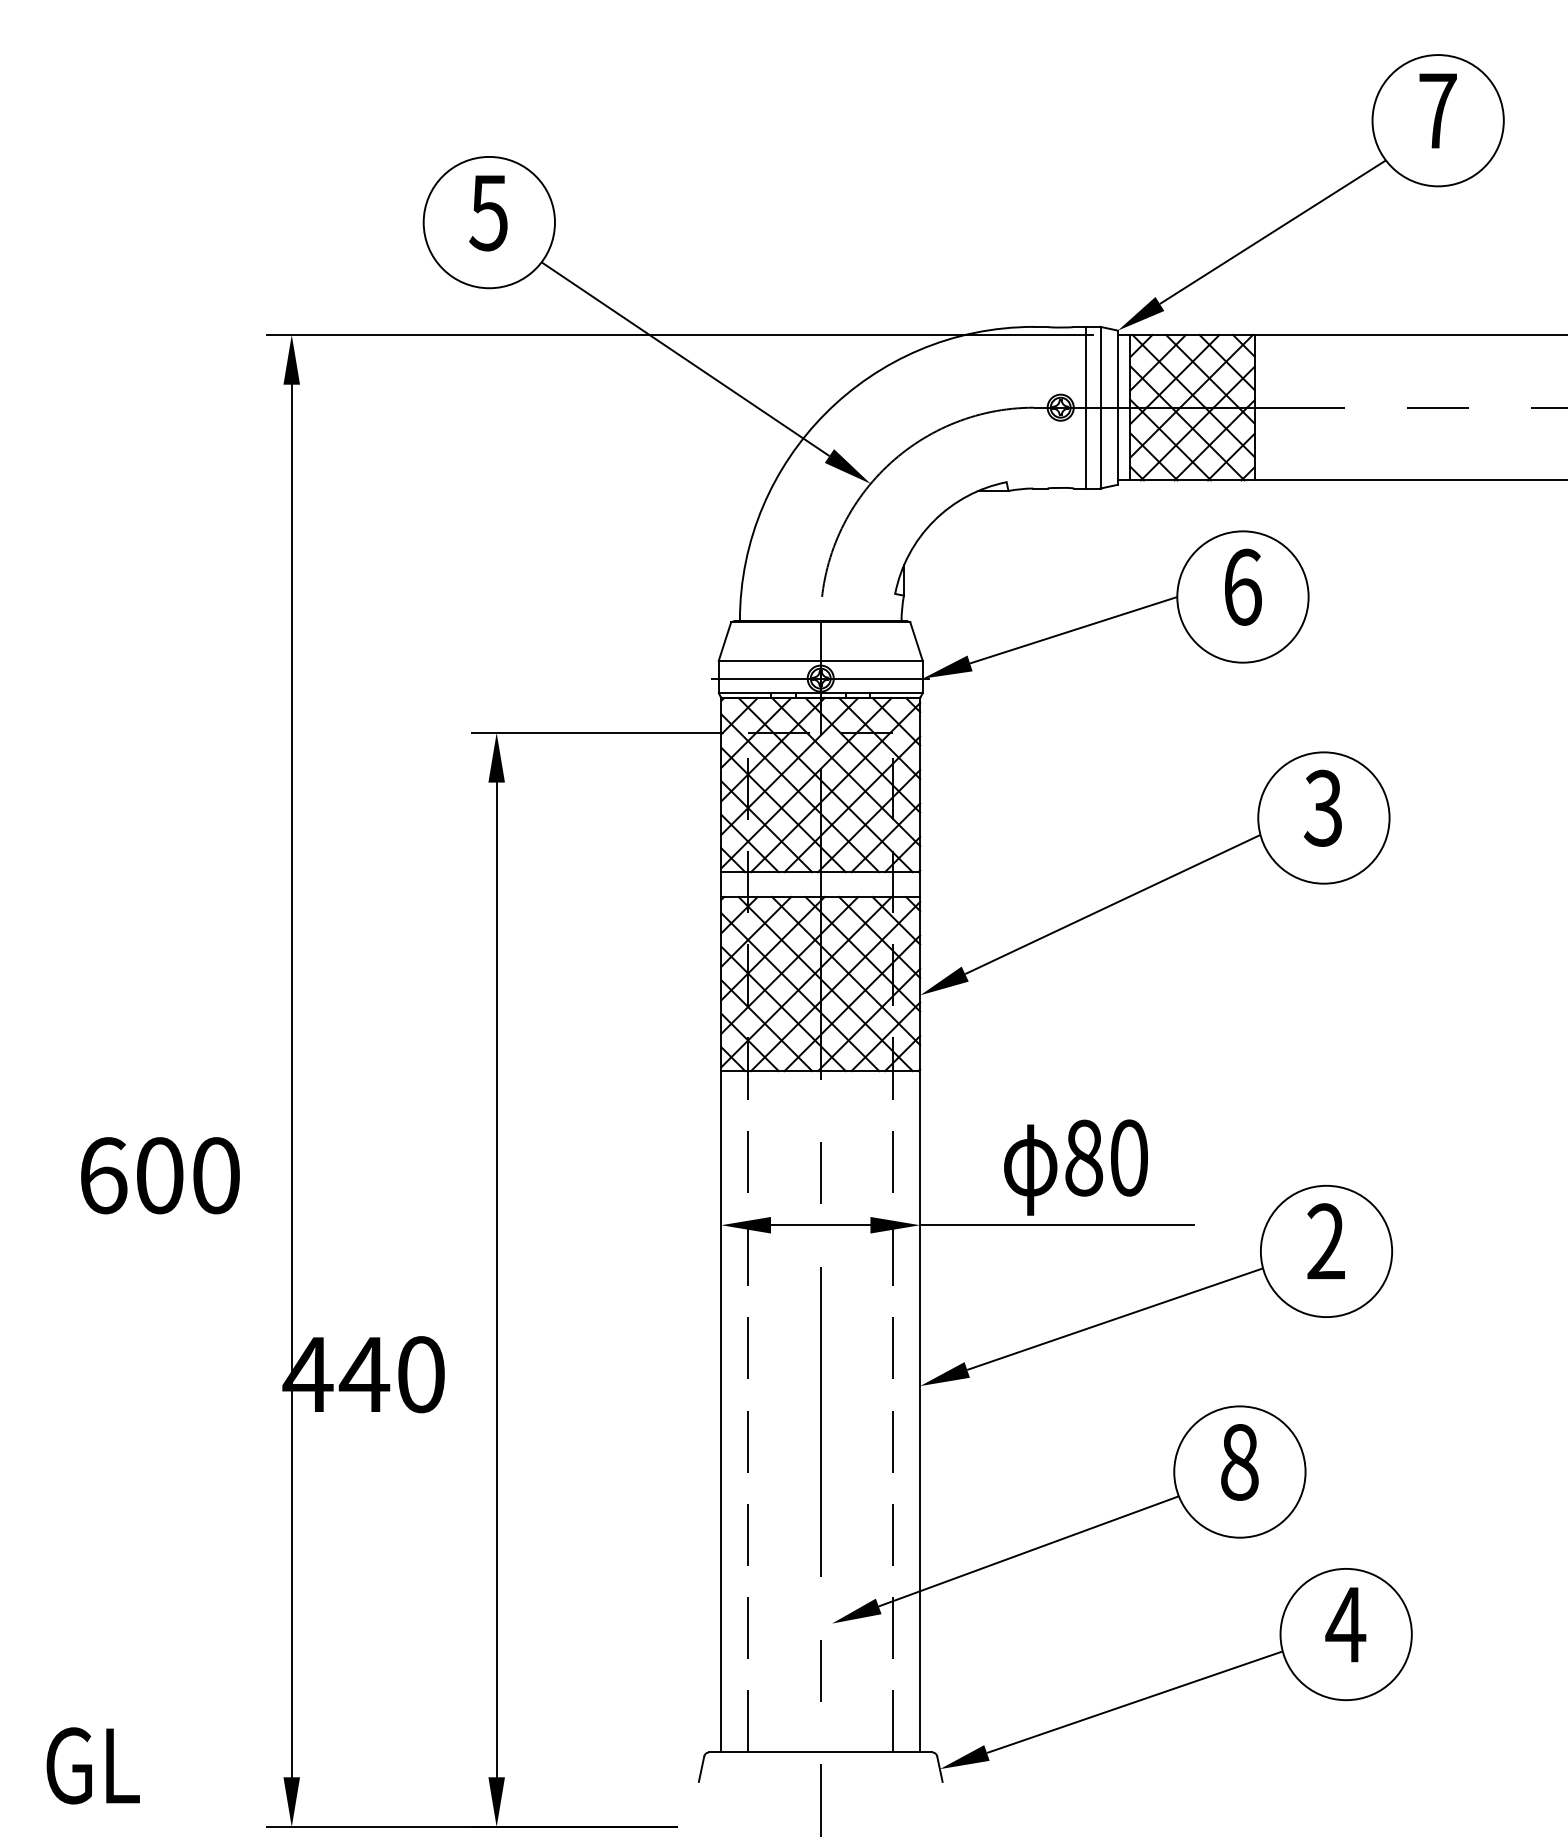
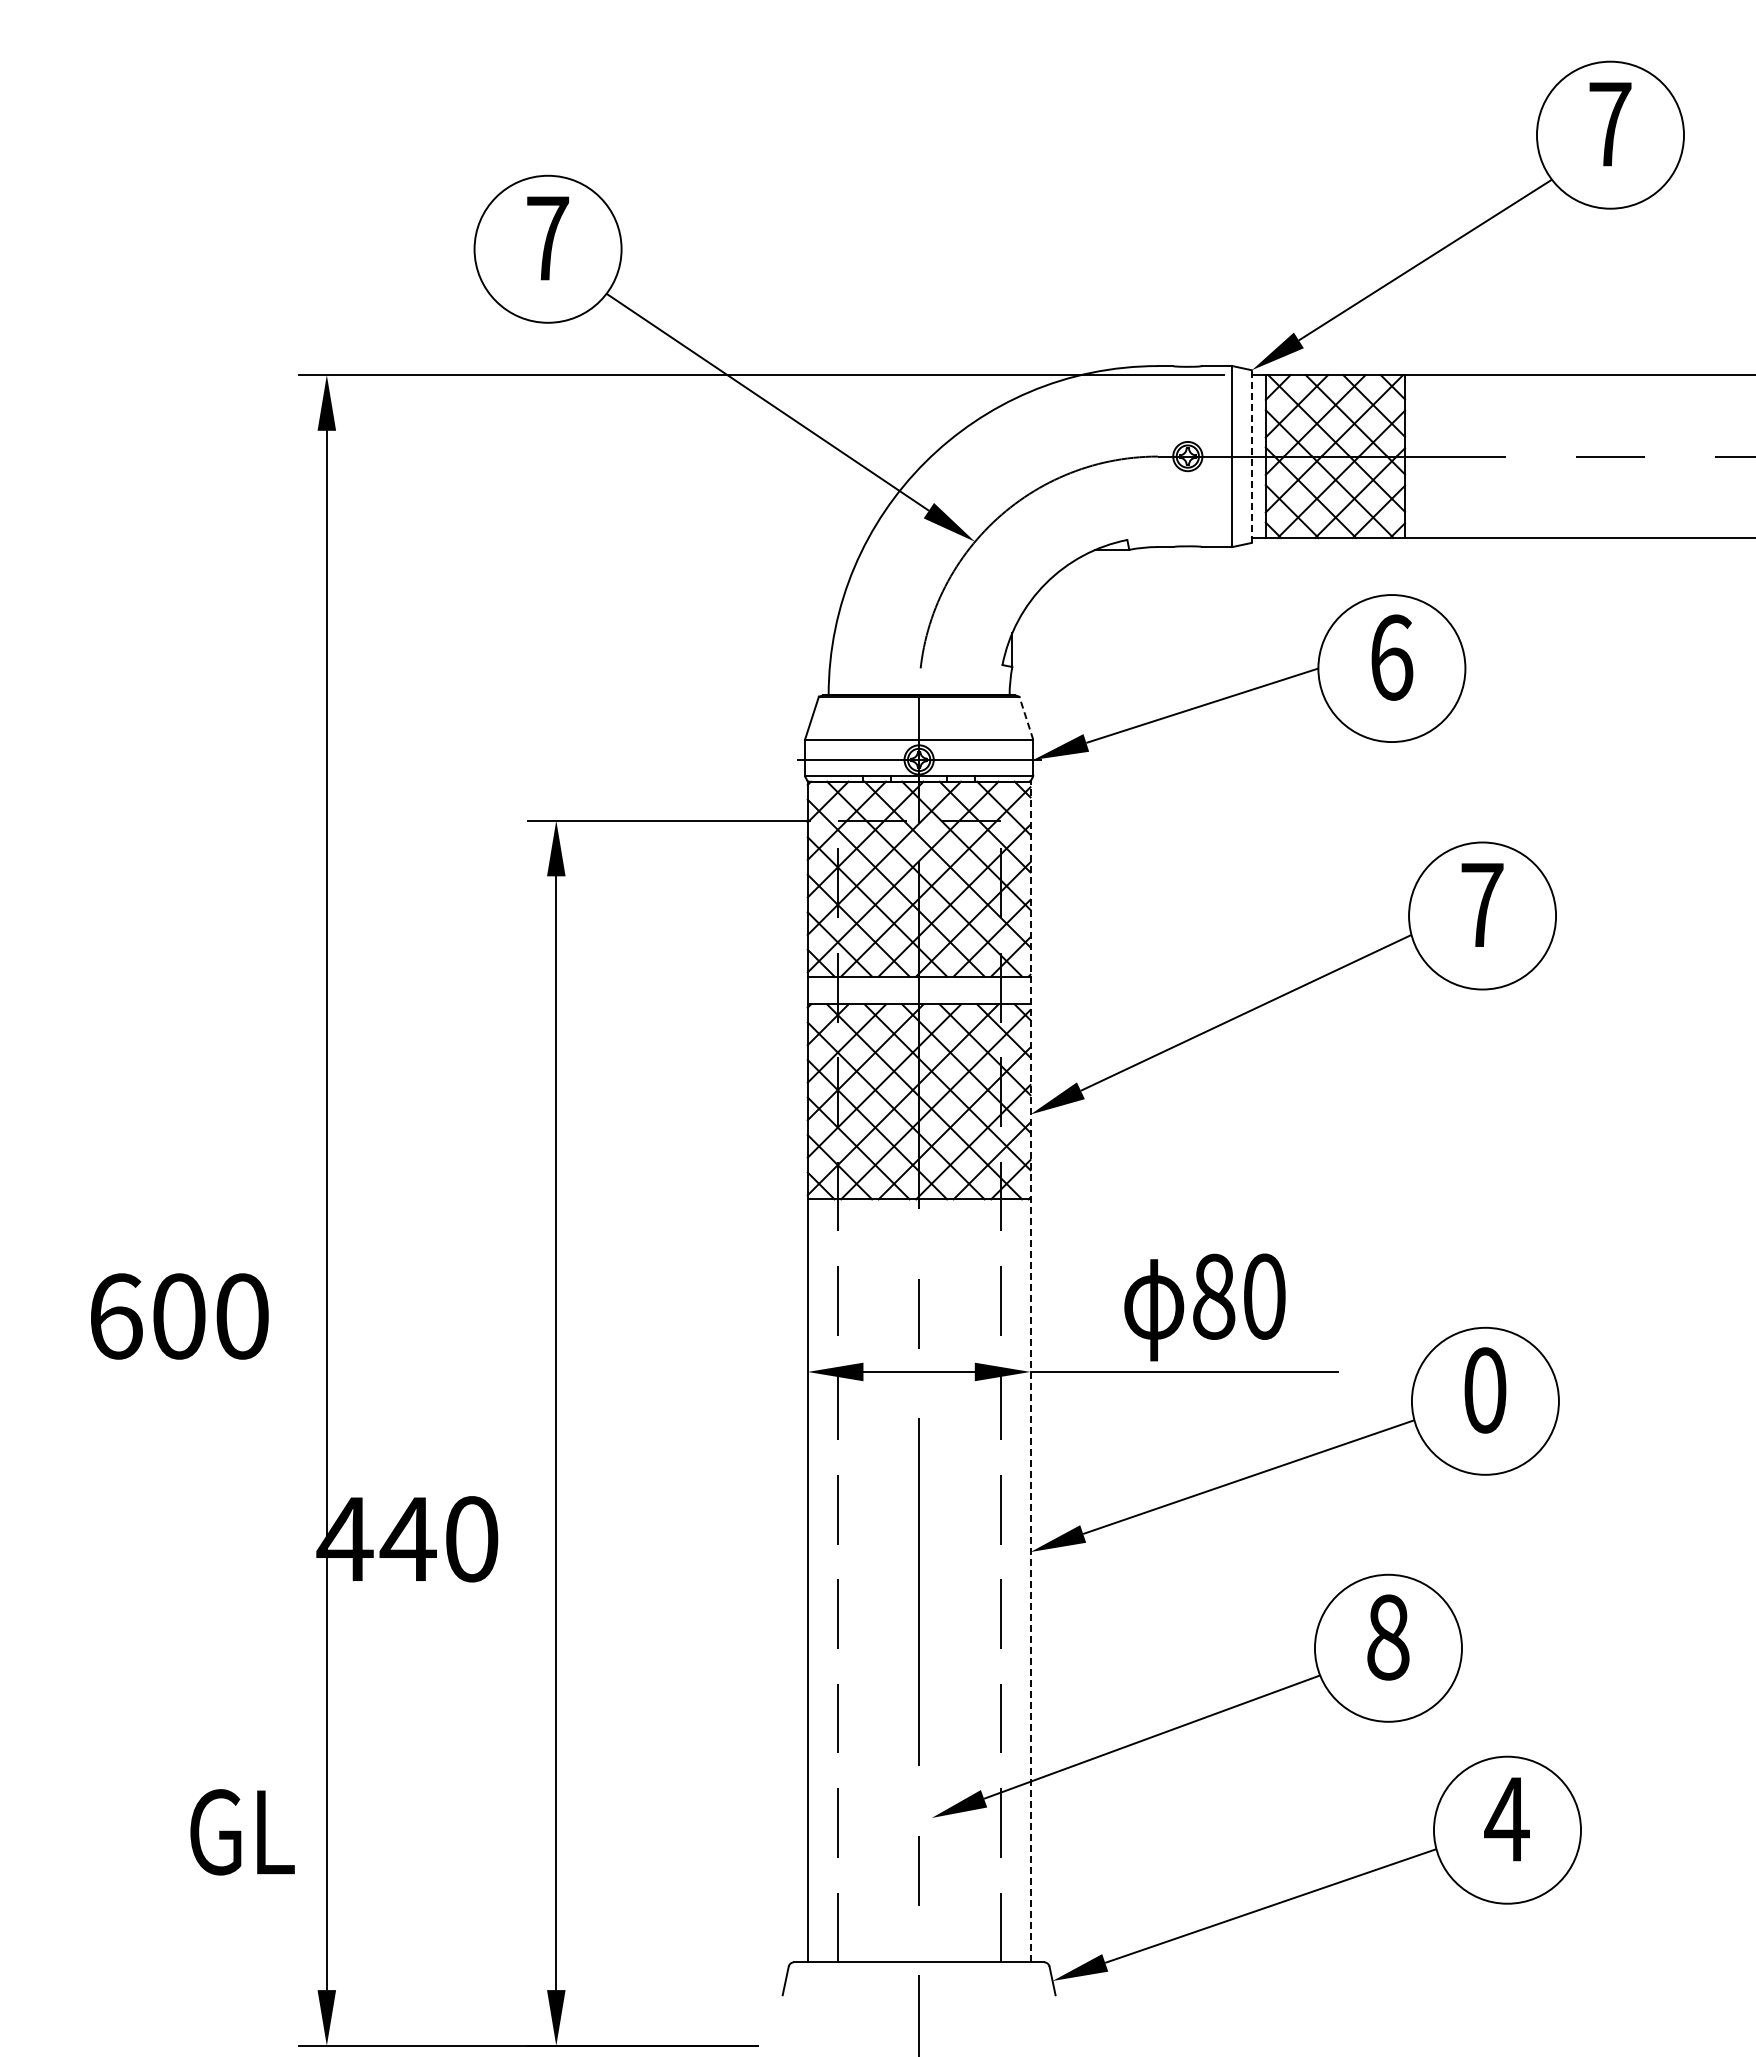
text: (488, 212) -> (547, 238), 5 -> 7
line: (1085, 407) -> (1215, 456), removed
line: (1117, 407) -> (1251, 456), solid -> dashed
line: (916, 641) -> (1026, 718), solid -> dashed
text: (1322, 808) -> (1481, 905), 3 -> 7
line: (920, 1224) -> (1030, 1371), solid -> dashed
text: (1326, 1241) -> (1485, 1390), 2 -> 0
text: (93, 1766) -> (242, 1832), moved

